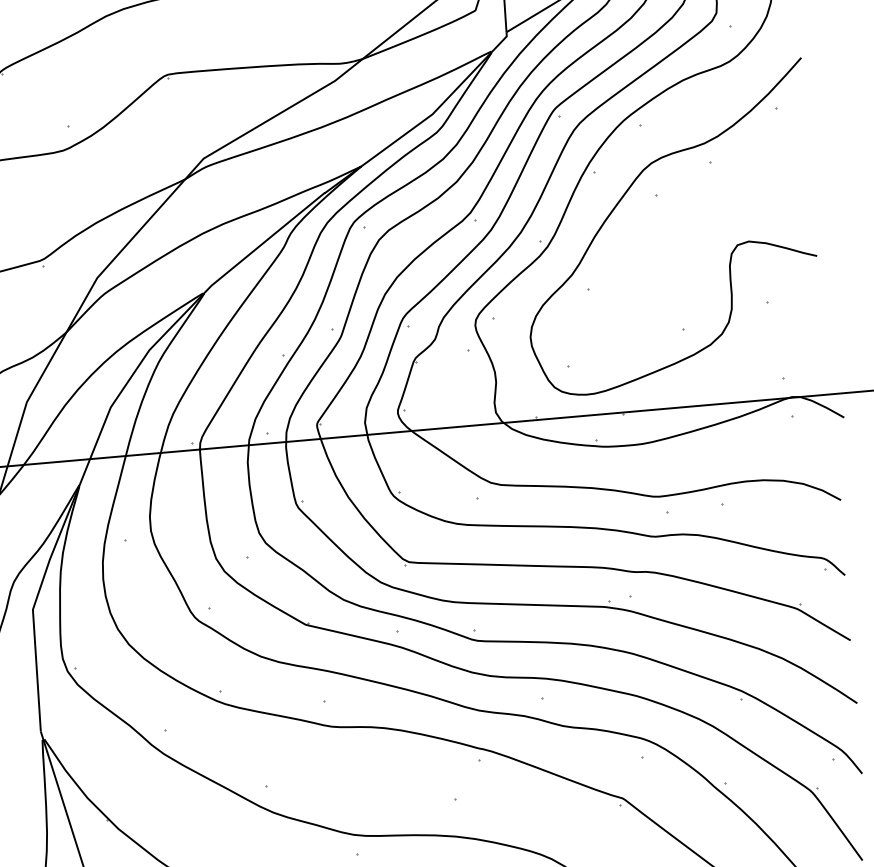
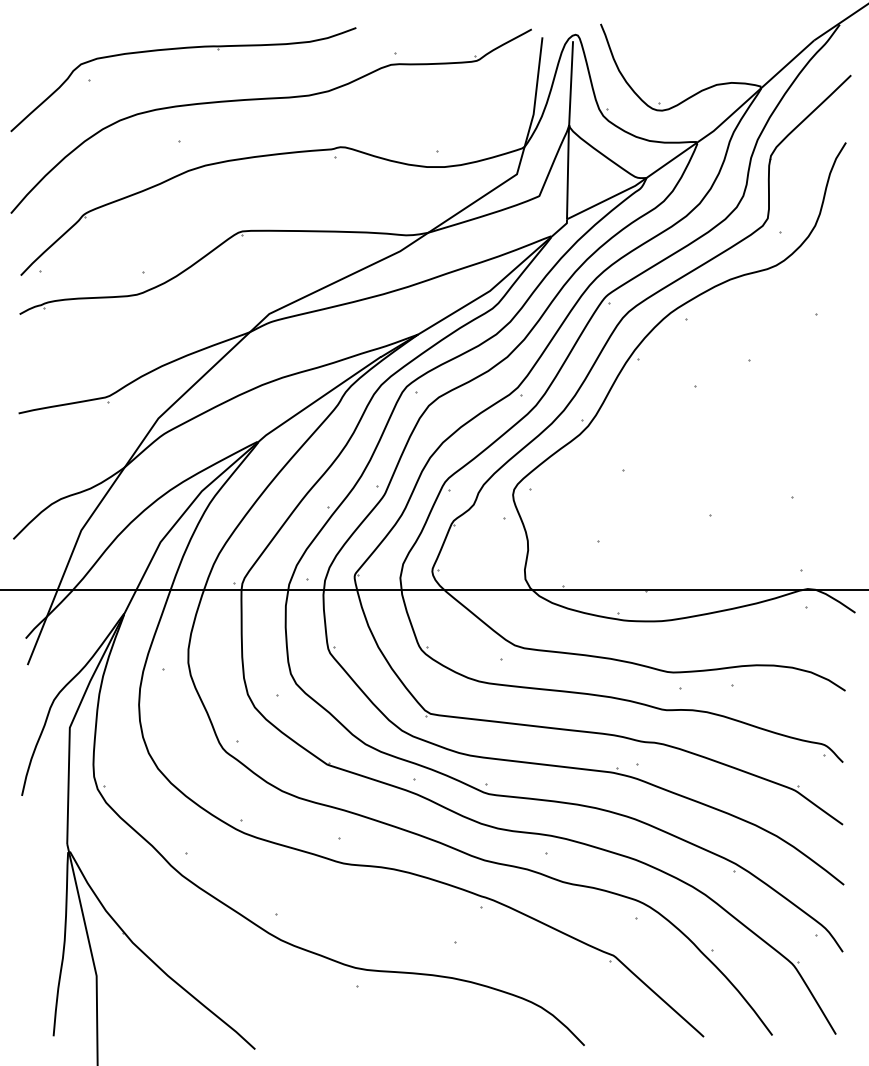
curve: (626, 193) -> (667, 382), removed

